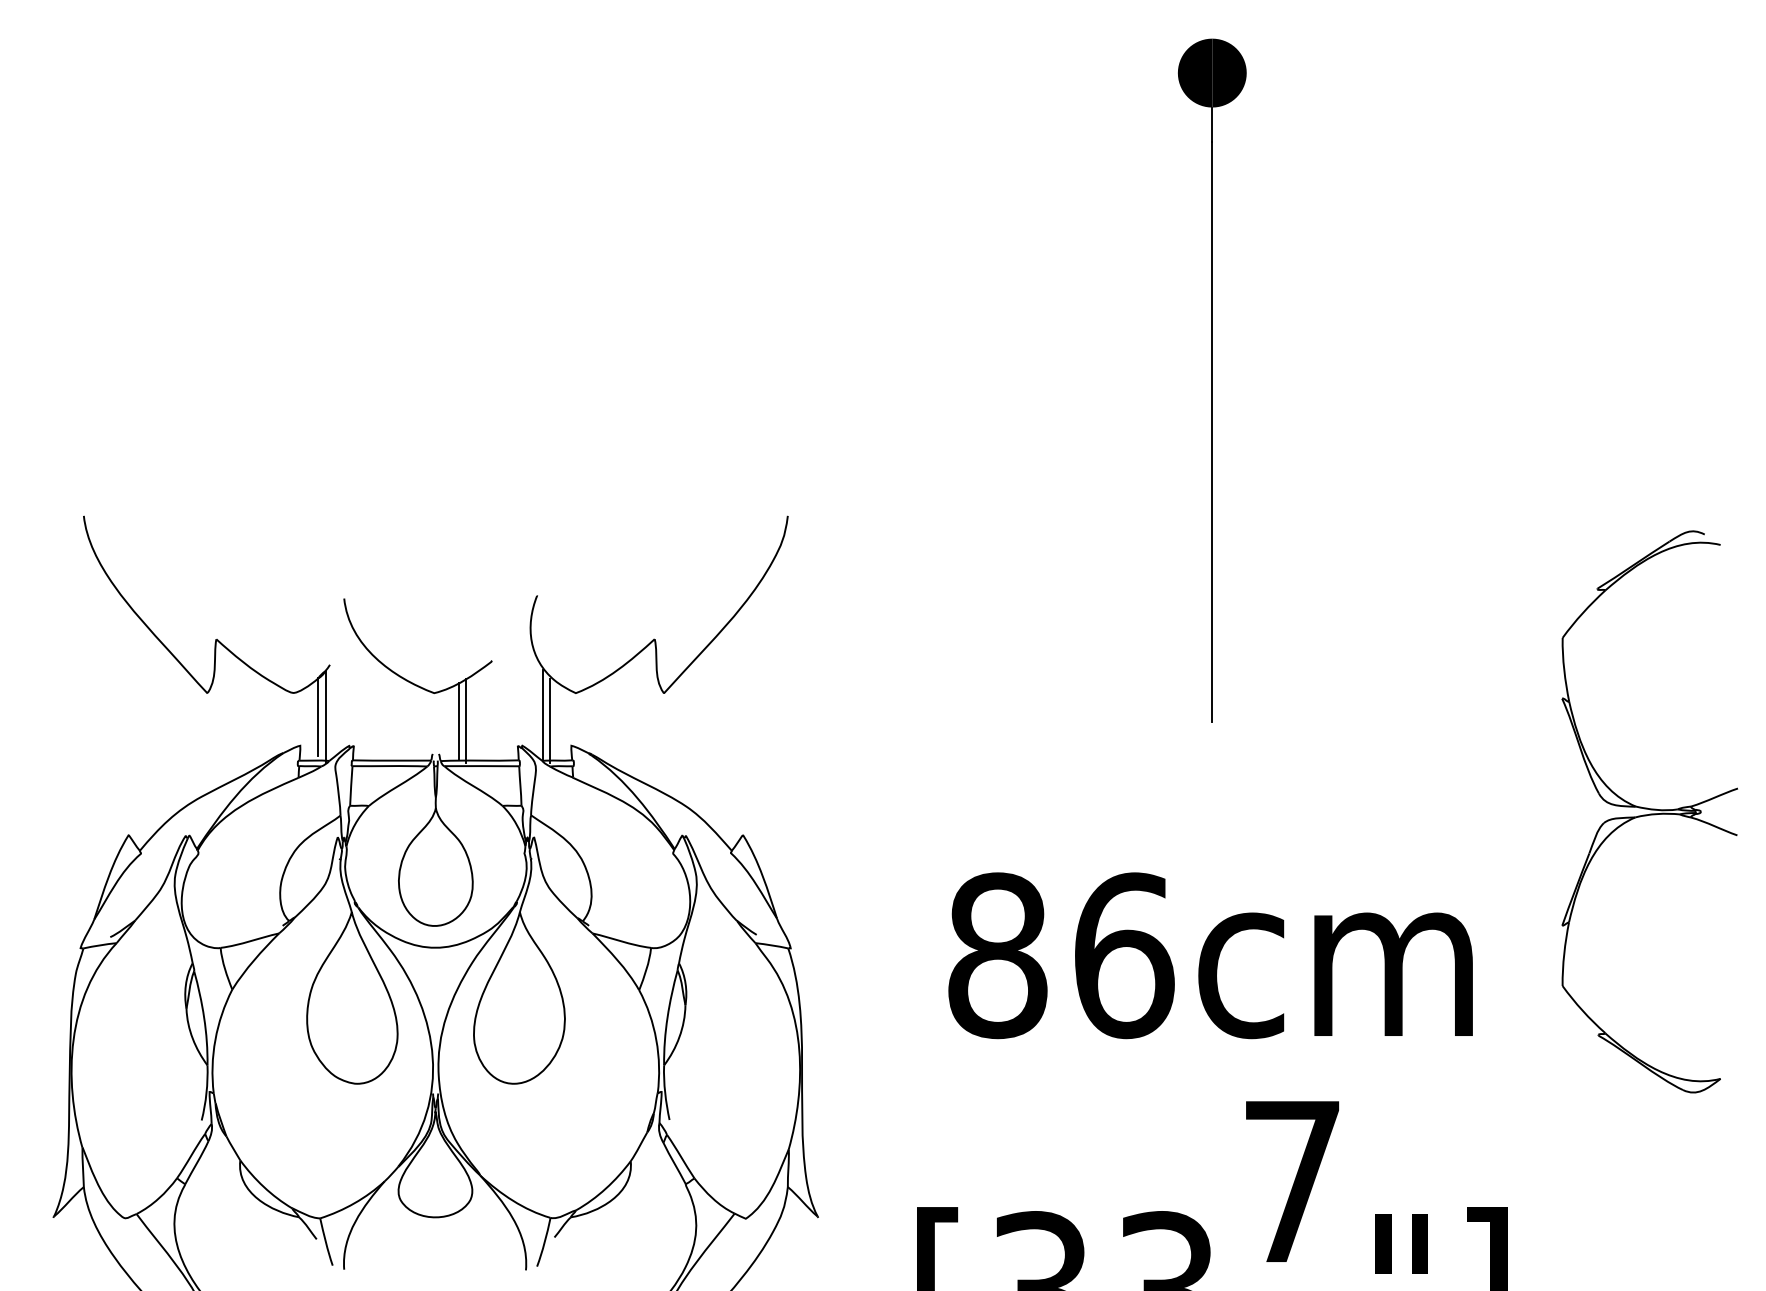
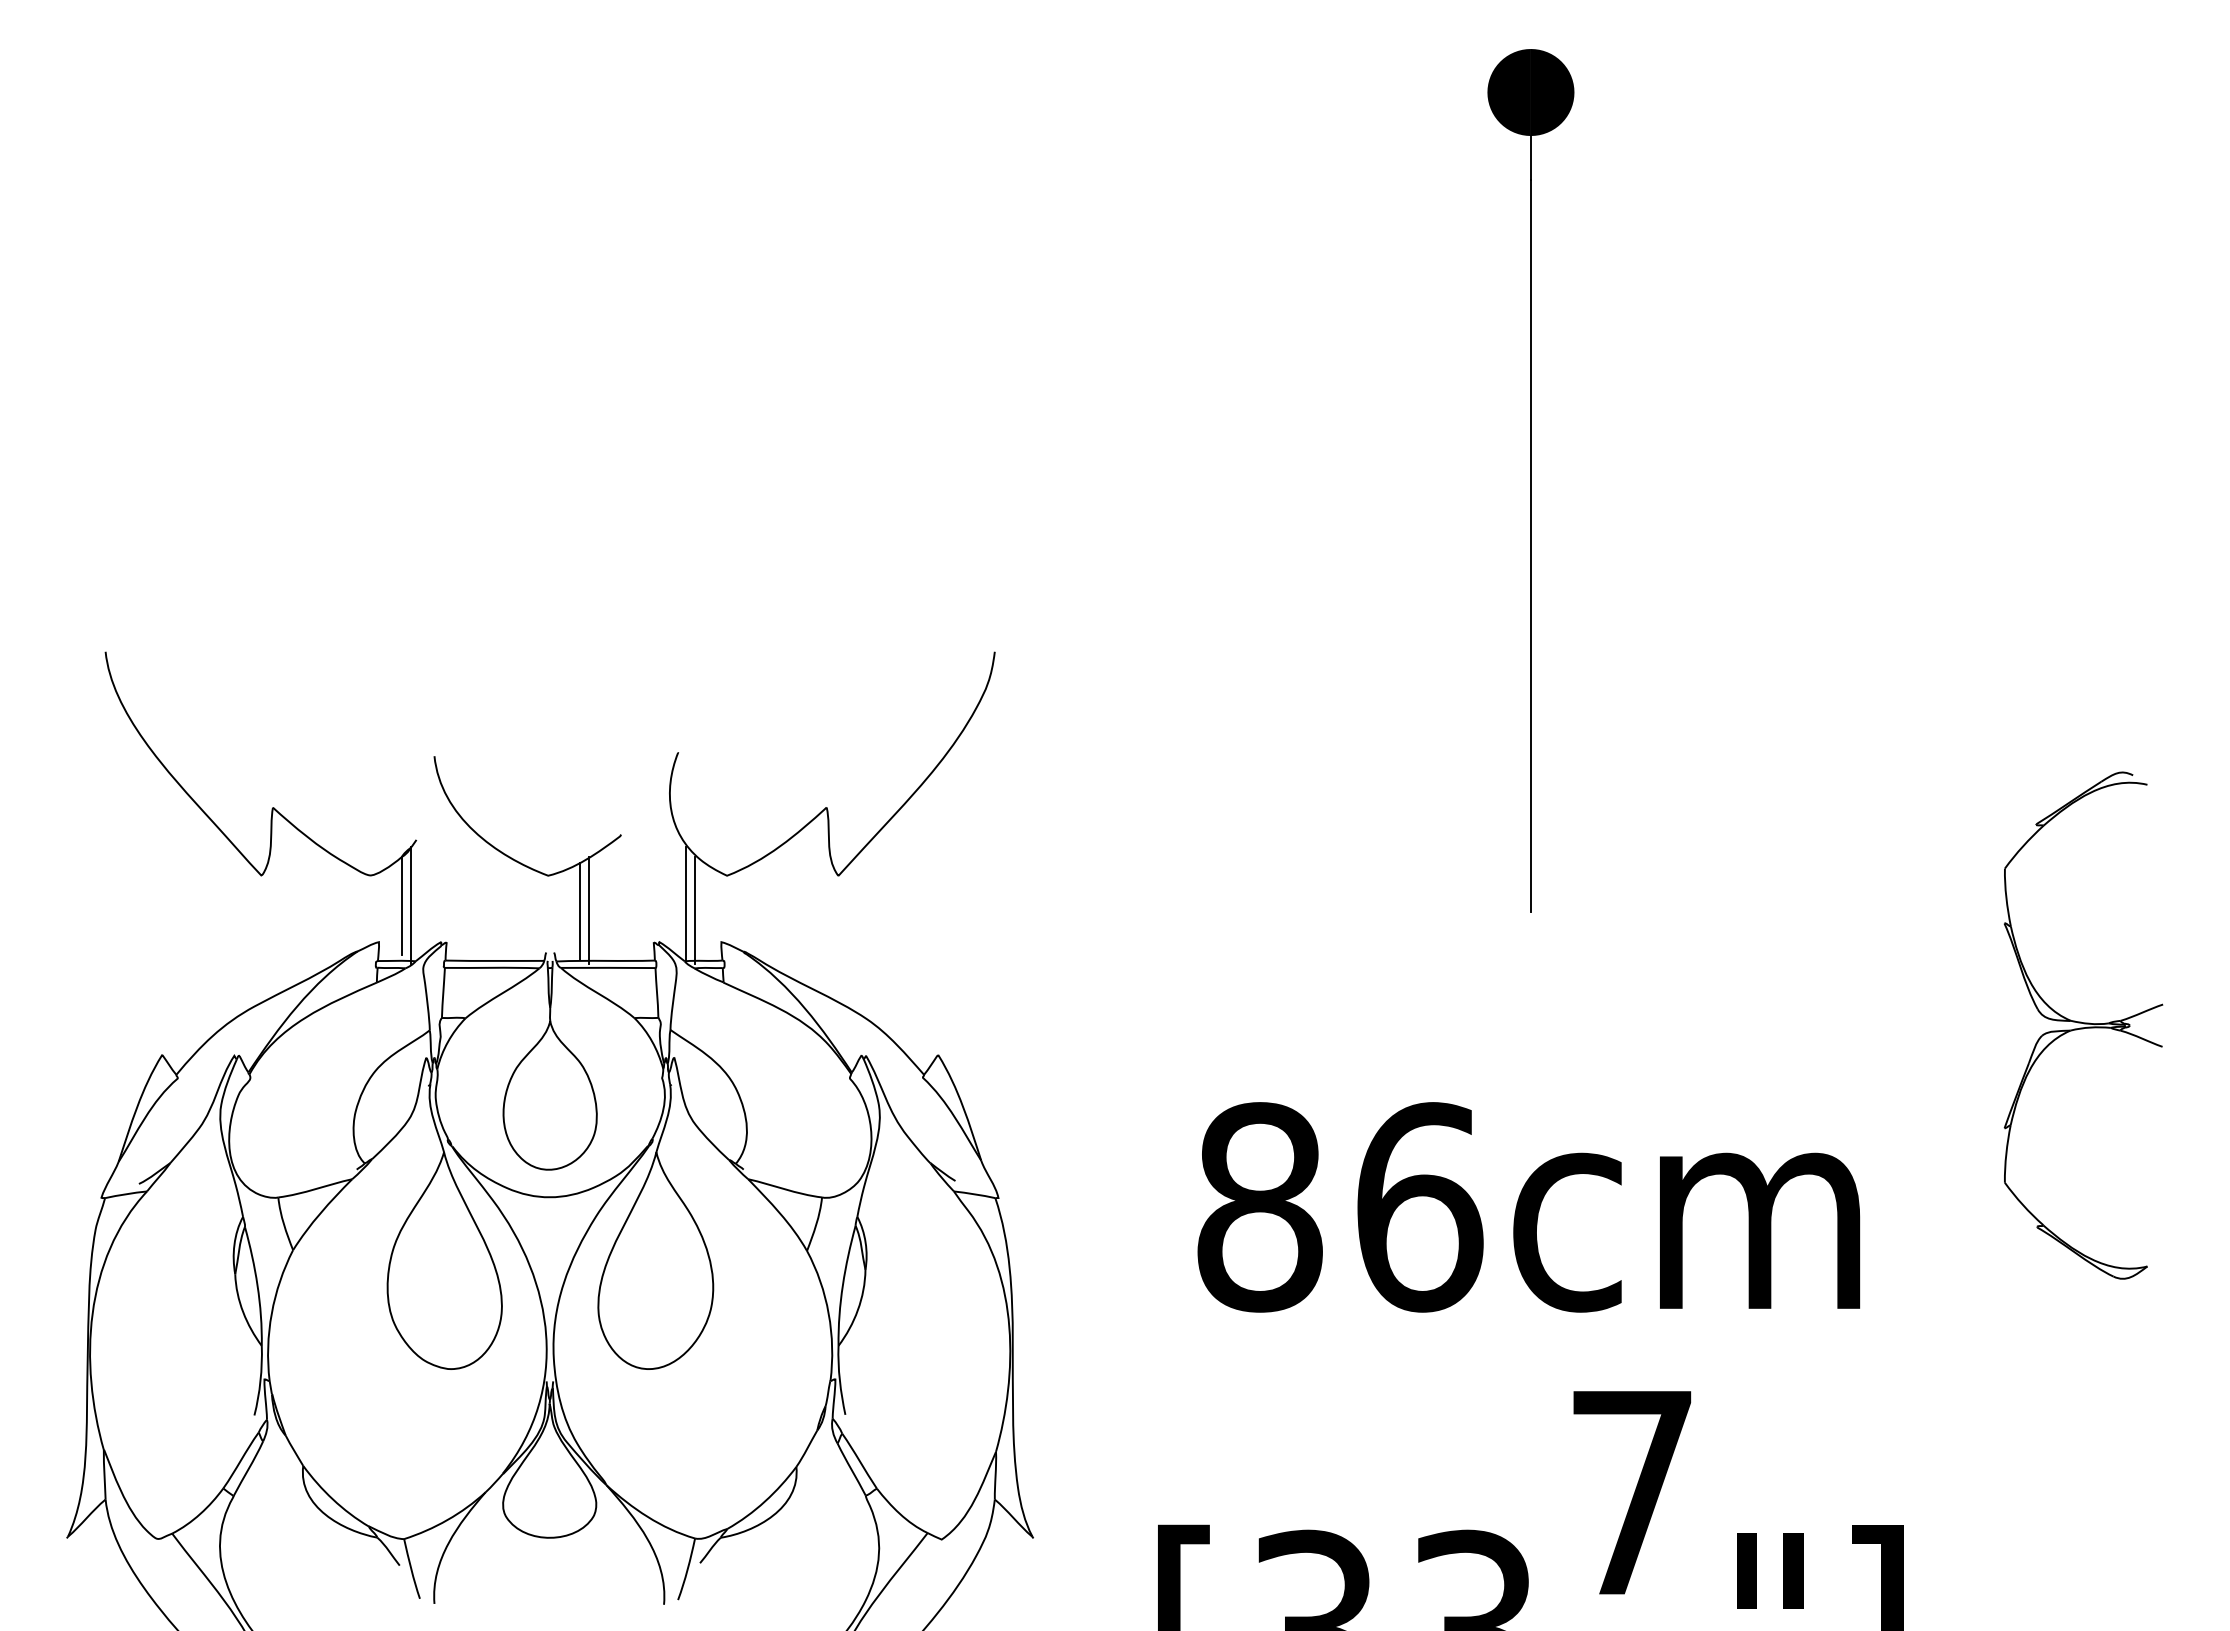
part: (1649, 811) -> (2083, 1025), size x0.71

